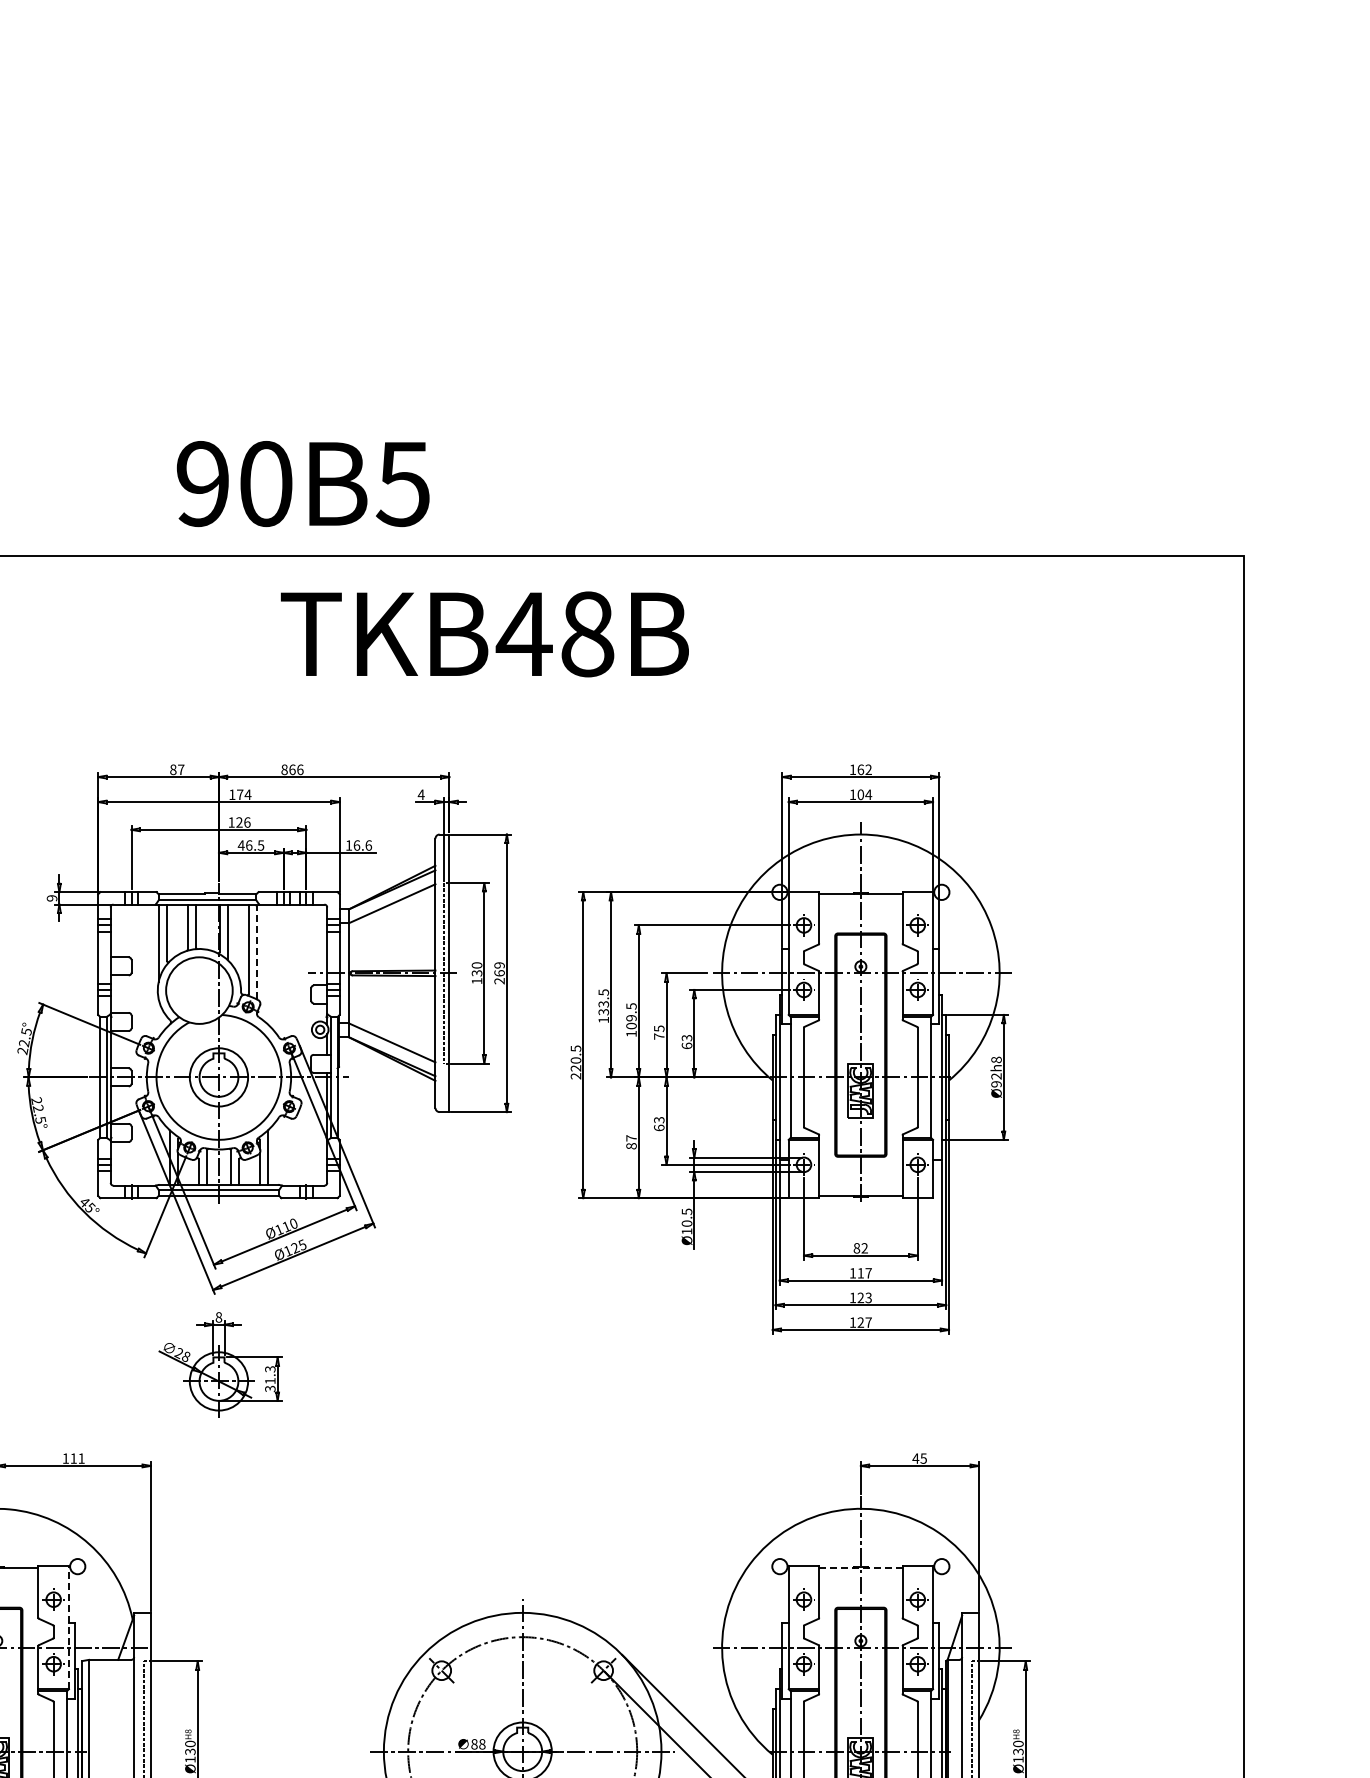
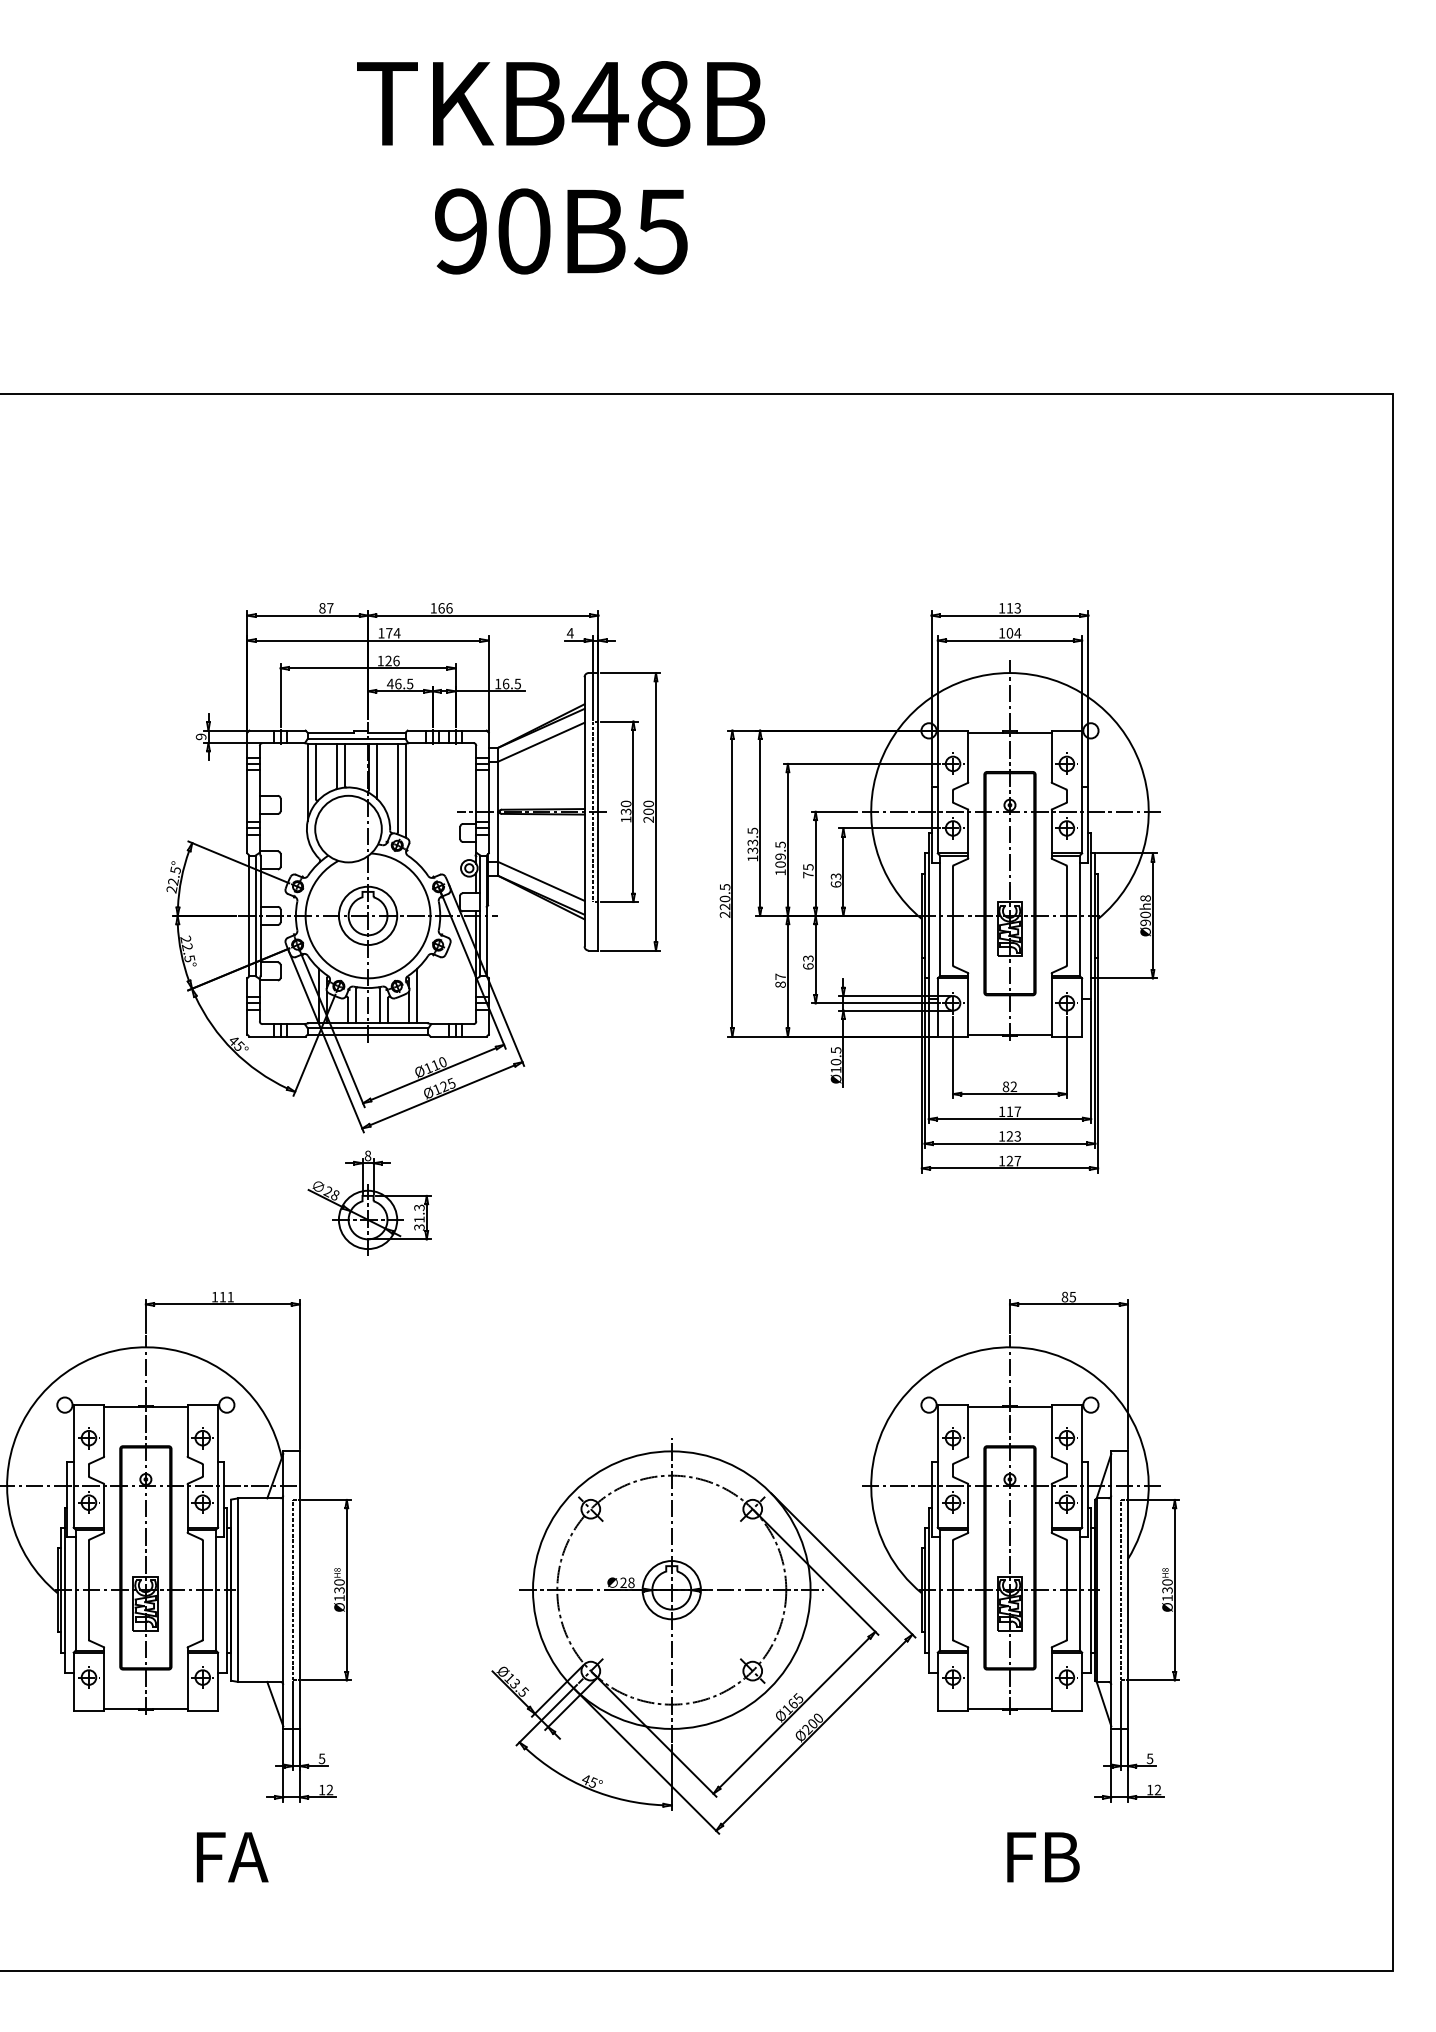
text: (303, 484) -> (561, 231), moved
text: (485, 634) -> (561, 103), moved
text: (284, 770) -> (433, 608), 866 -> 166
text: (864, 770) -> (1013, 608), 162 -> 113
text: (368, 845) -> (517, 683), 16.6 -> 16.5
line: (257, 952) -> (406, 790), dashed -> solid
text: (499, 969) -> (648, 807), 269 -> 200
text: (996, 1076) -> (1145, 914), Ø92h8 -> Ø90h8
text: (915, 1458) -> (1064, 1296), 45 -> 85
line: (860, 1568) -> (1009, 1406), dashed -> solid
line: (69, 1627) -> (218, 1465), dashed -> solid
text: (474, 1744) -> (623, 1582), 88 -> 28

